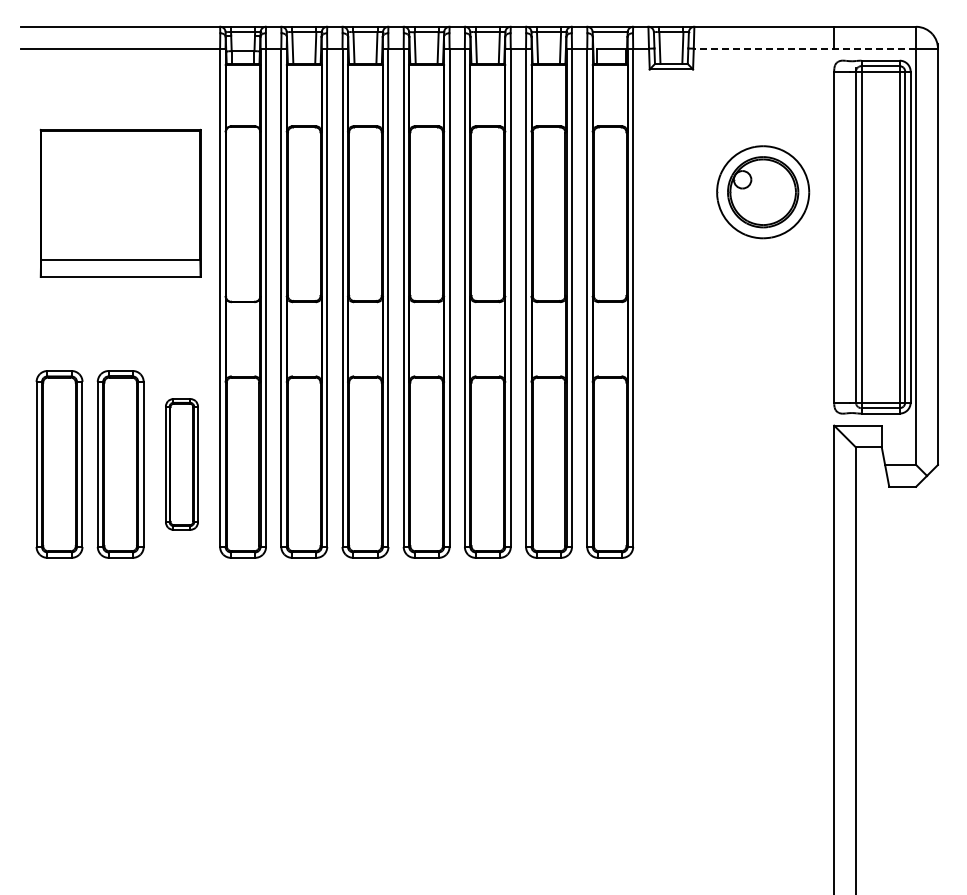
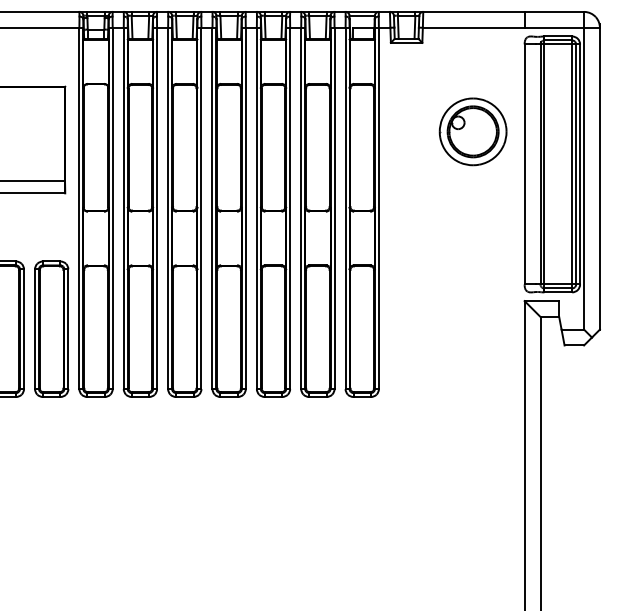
line: (804, 48) -> (503, 27), dashed -> solid
part: (181, 464) -> (51, 329), size x1.43

